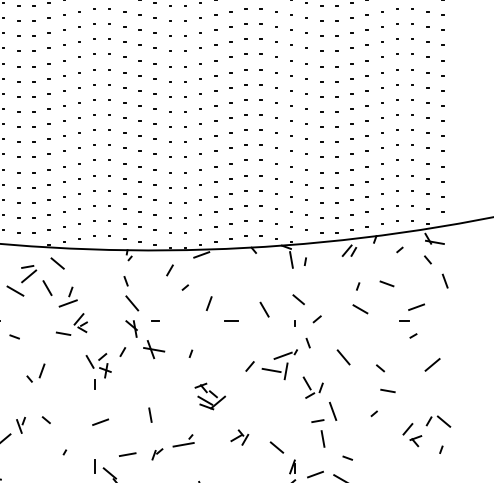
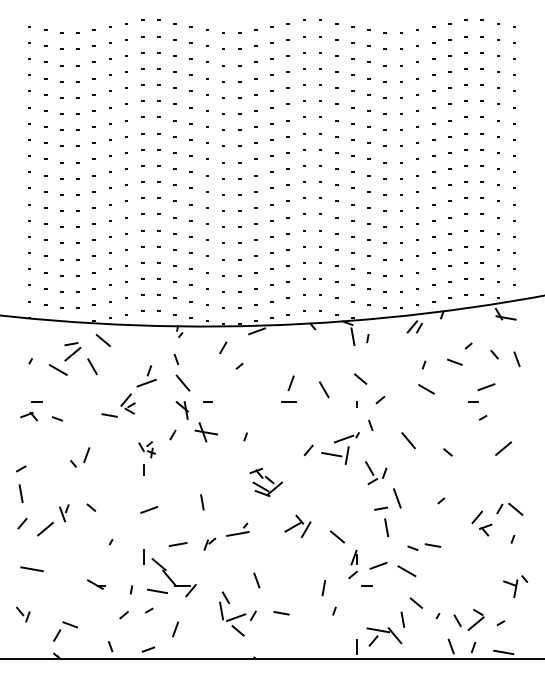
line: (399, 249) -> (468, 345), moved
line: (427, 259) -> (494, 354), moved
part: (68, 297) -> (146, 376), moved
line: (208, 303) -> (290, 383), moved
part: (98, 365) -> (146, 449), size x0.6
line: (387, 390) -> (432, 545), moved
part: (239, 436) -> (297, 525), size x1.4

